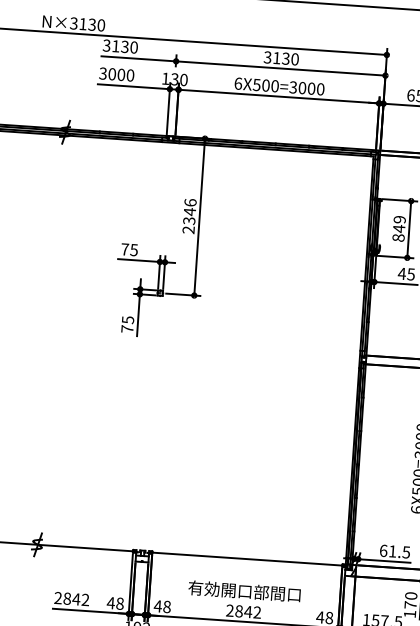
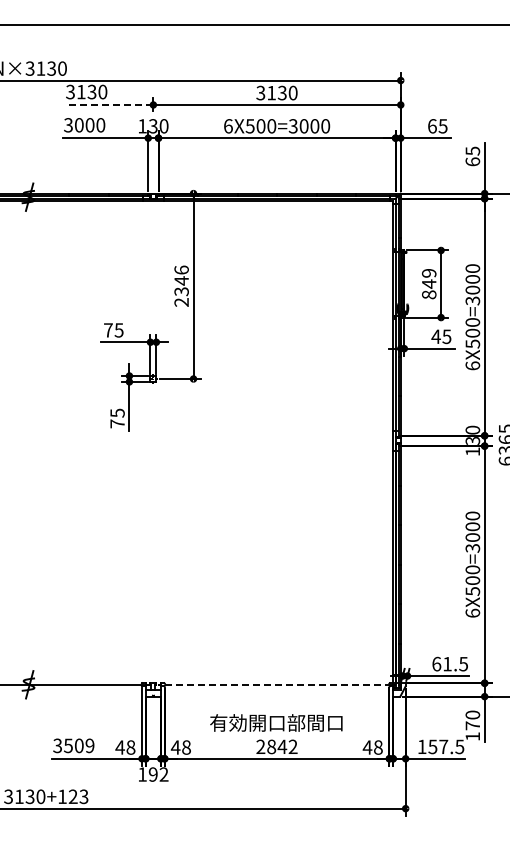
line: (138, 59) -> (108, 105), solid -> dashed
line: (247, 558) -> (277, 684), solid -> dashed
text: (71, 598) -> (73, 745), 2842 -> 3509

